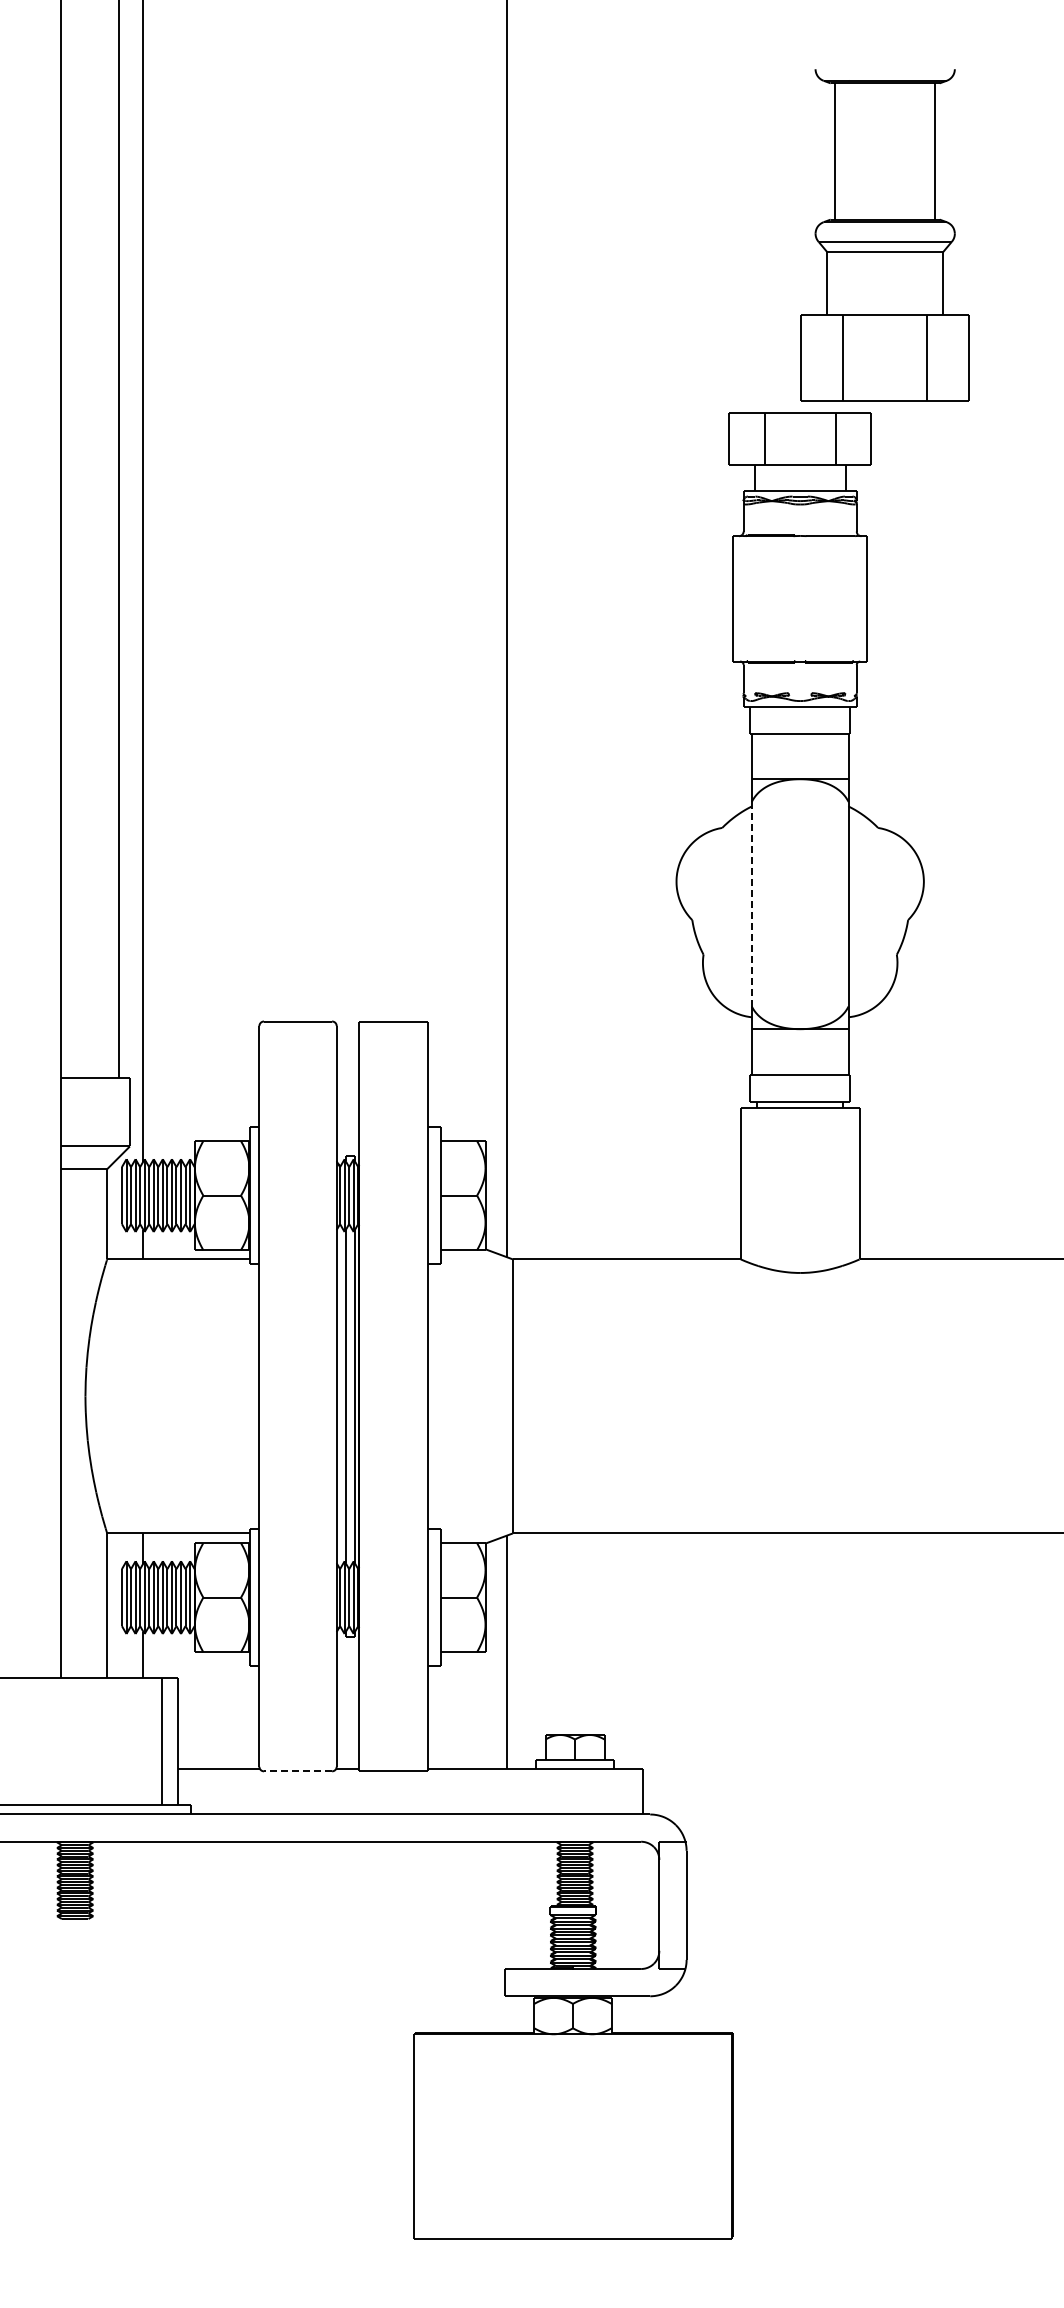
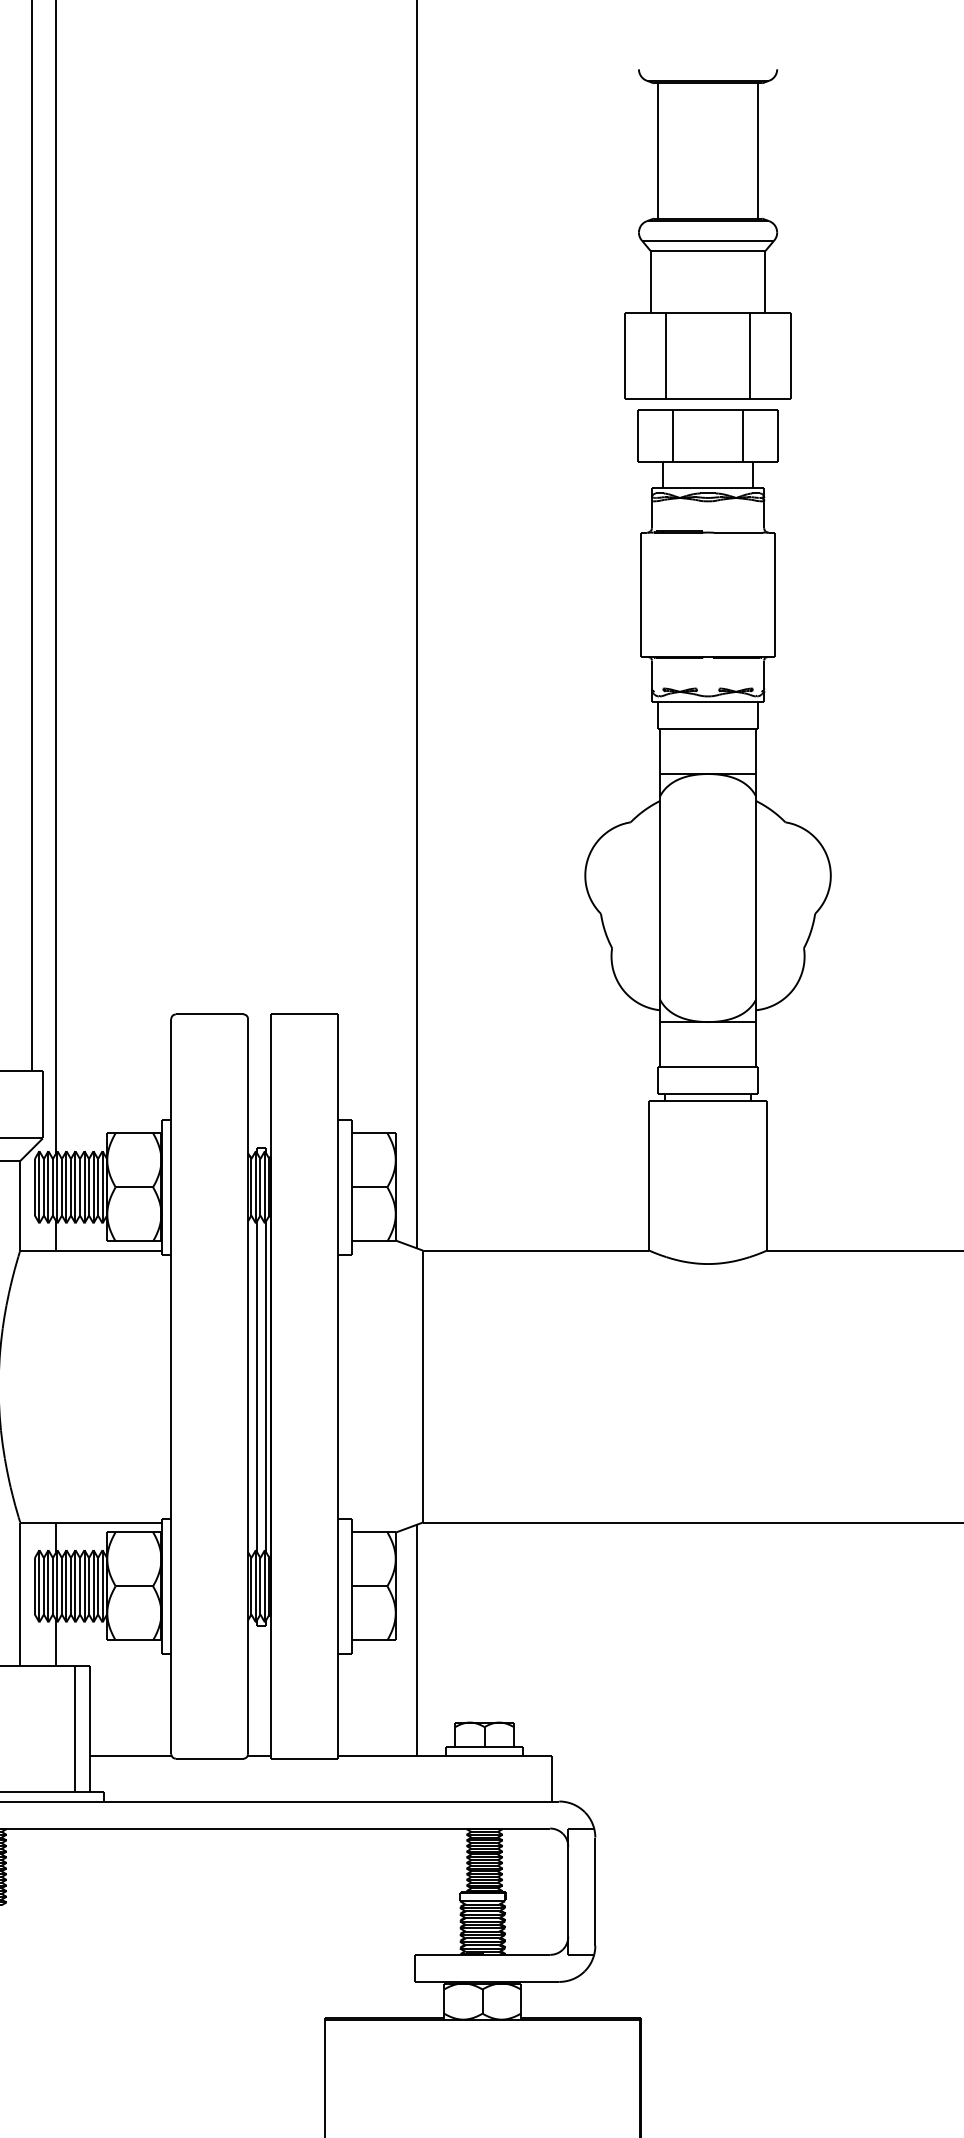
part: (884, 235) -> (707, 234), moved
line: (751, 904) -> (659, 898), dashed -> solid
line: (297, 1771) -> (209, 1758), dashed -> solid

